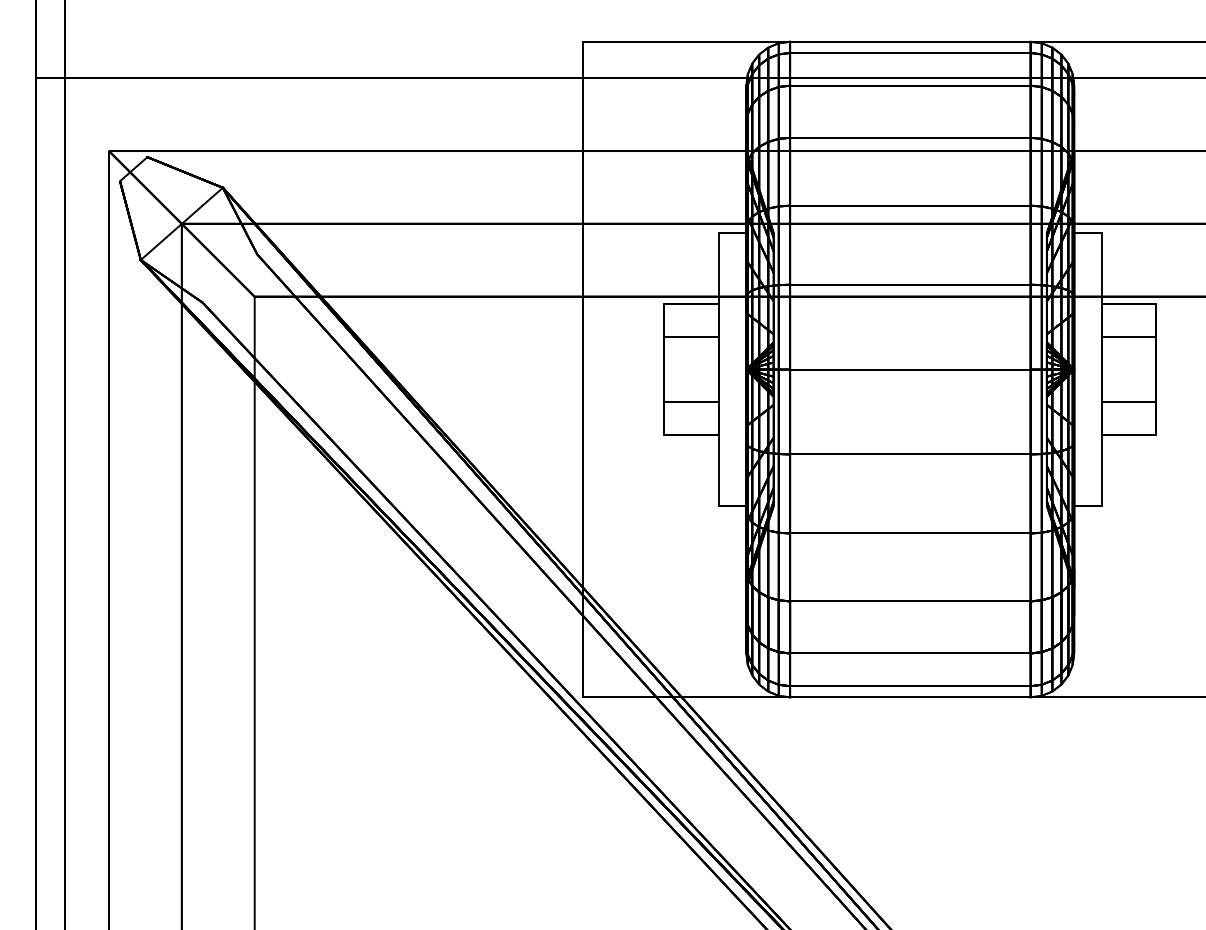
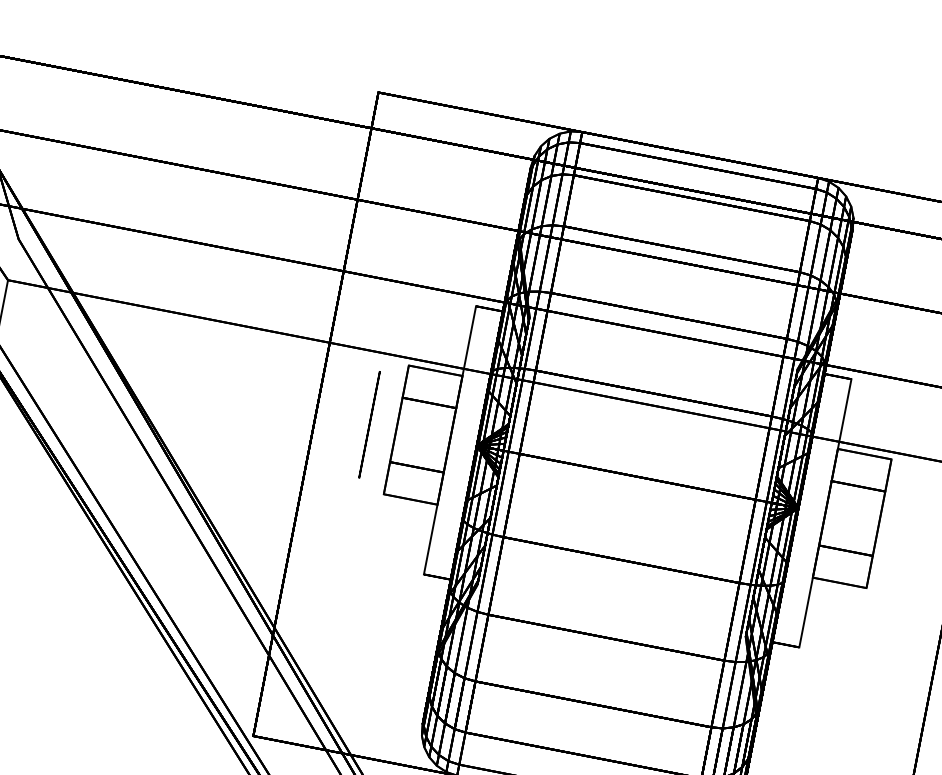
circle: (637, 369) -> (369, 424), added

